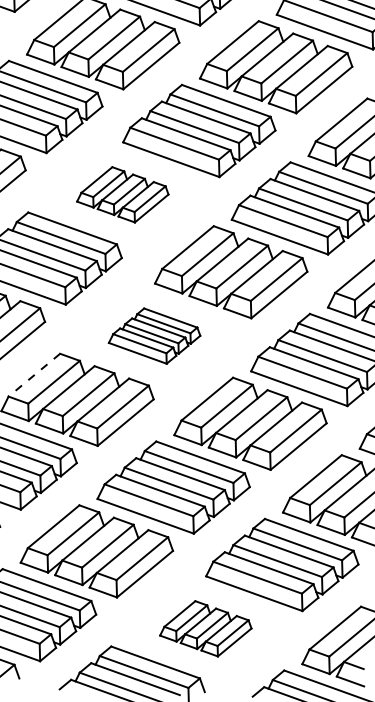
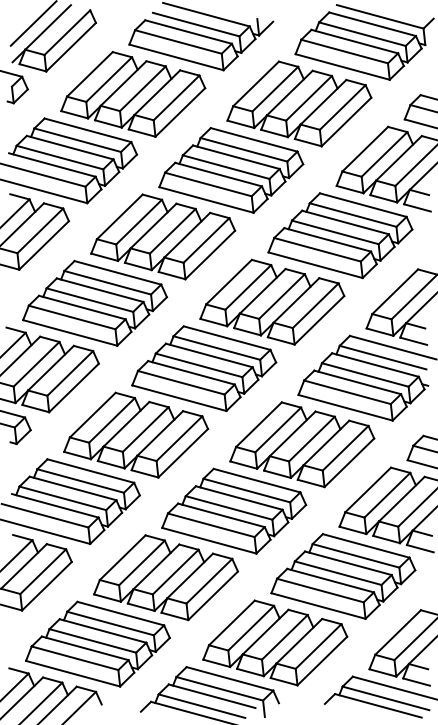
part: (123, 194) -> (163, 236), size x1.67
part: (155, 335) -> (204, 368), size x1.67
line: (34, 375) -> (92, 415), dashed -> solid
part: (206, 628) -> (275, 642), size x1.67

